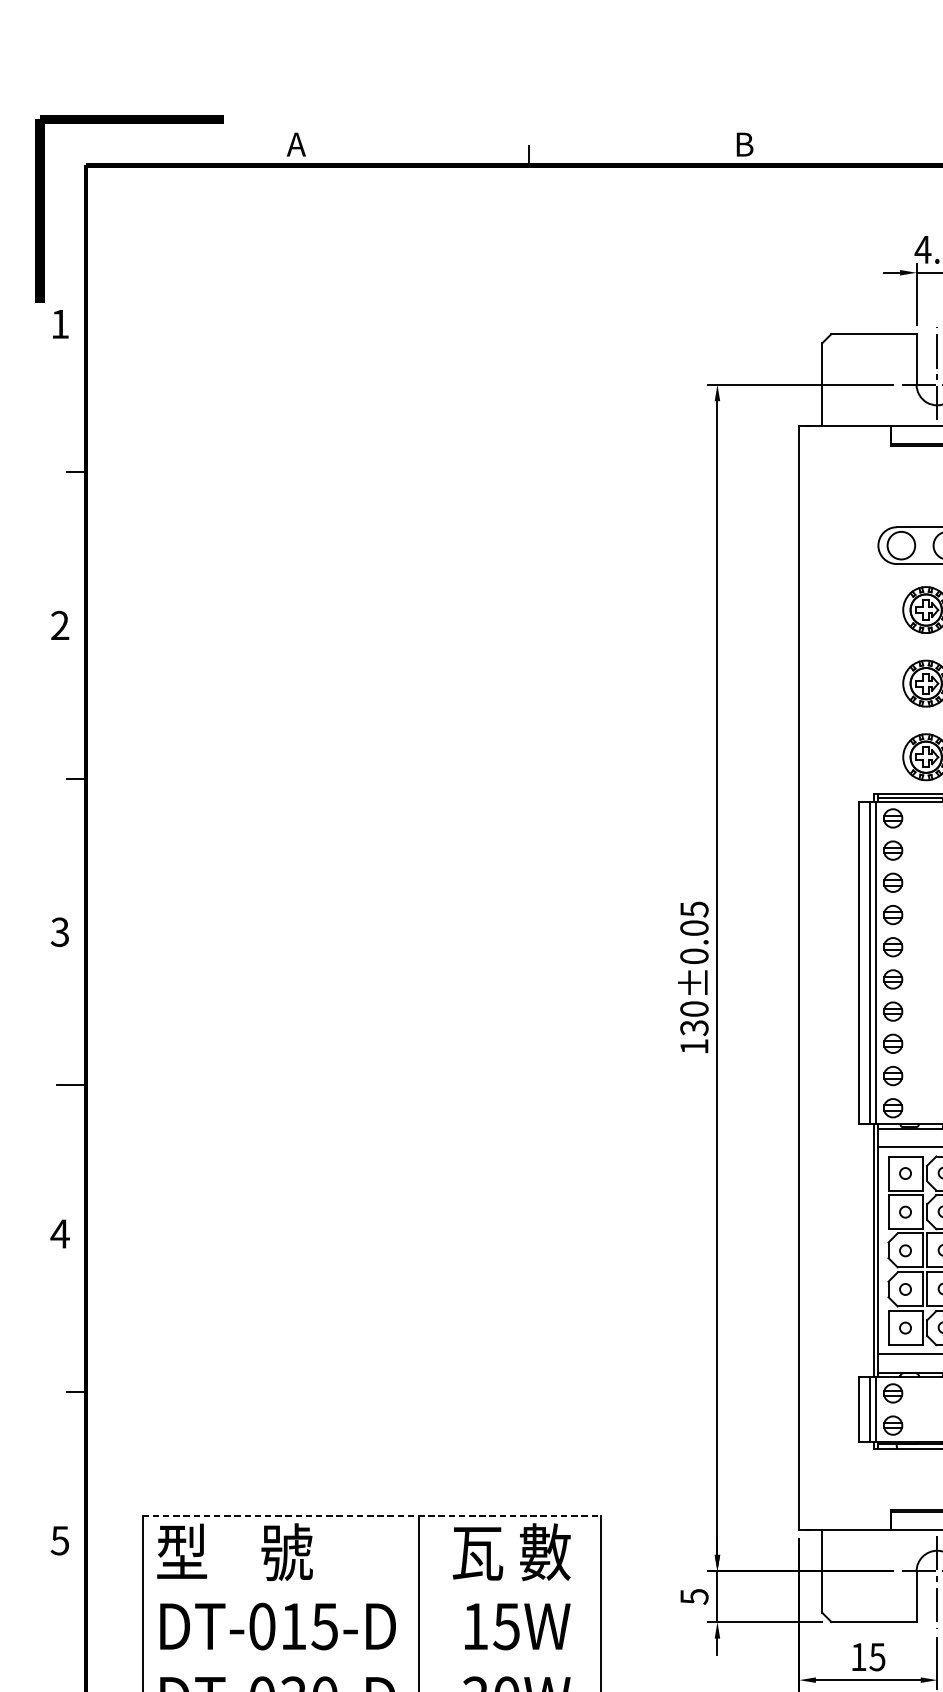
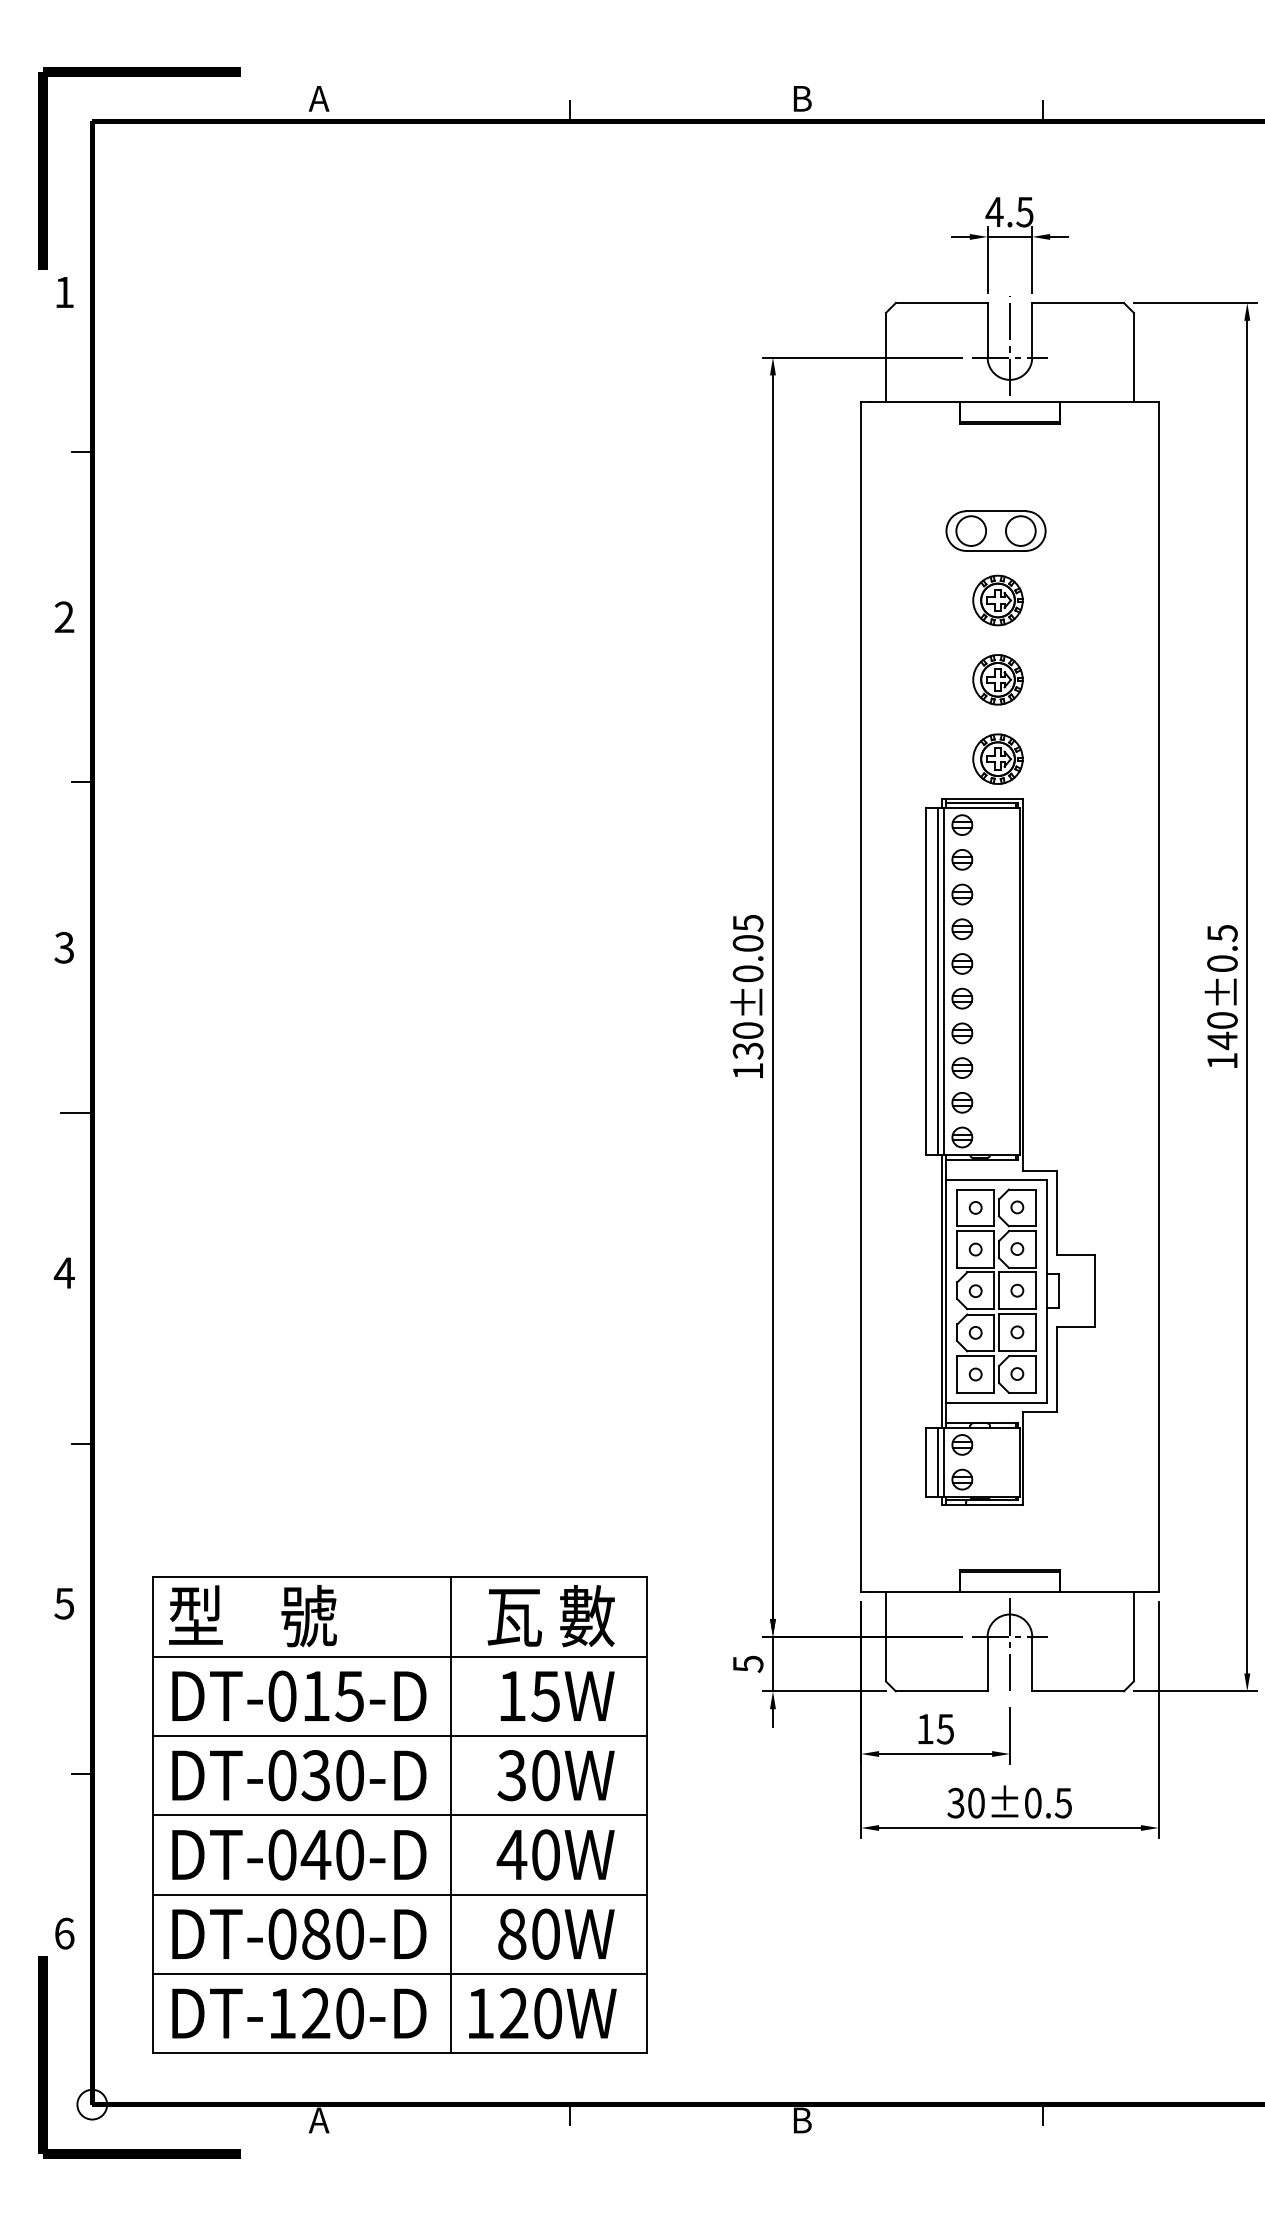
line: (371, 1516) -> (400, 1577), dashed -> solid
line: (370, 1589) -> (399, 1656), added
line: (370, 1662) -> (399, 1735), added

